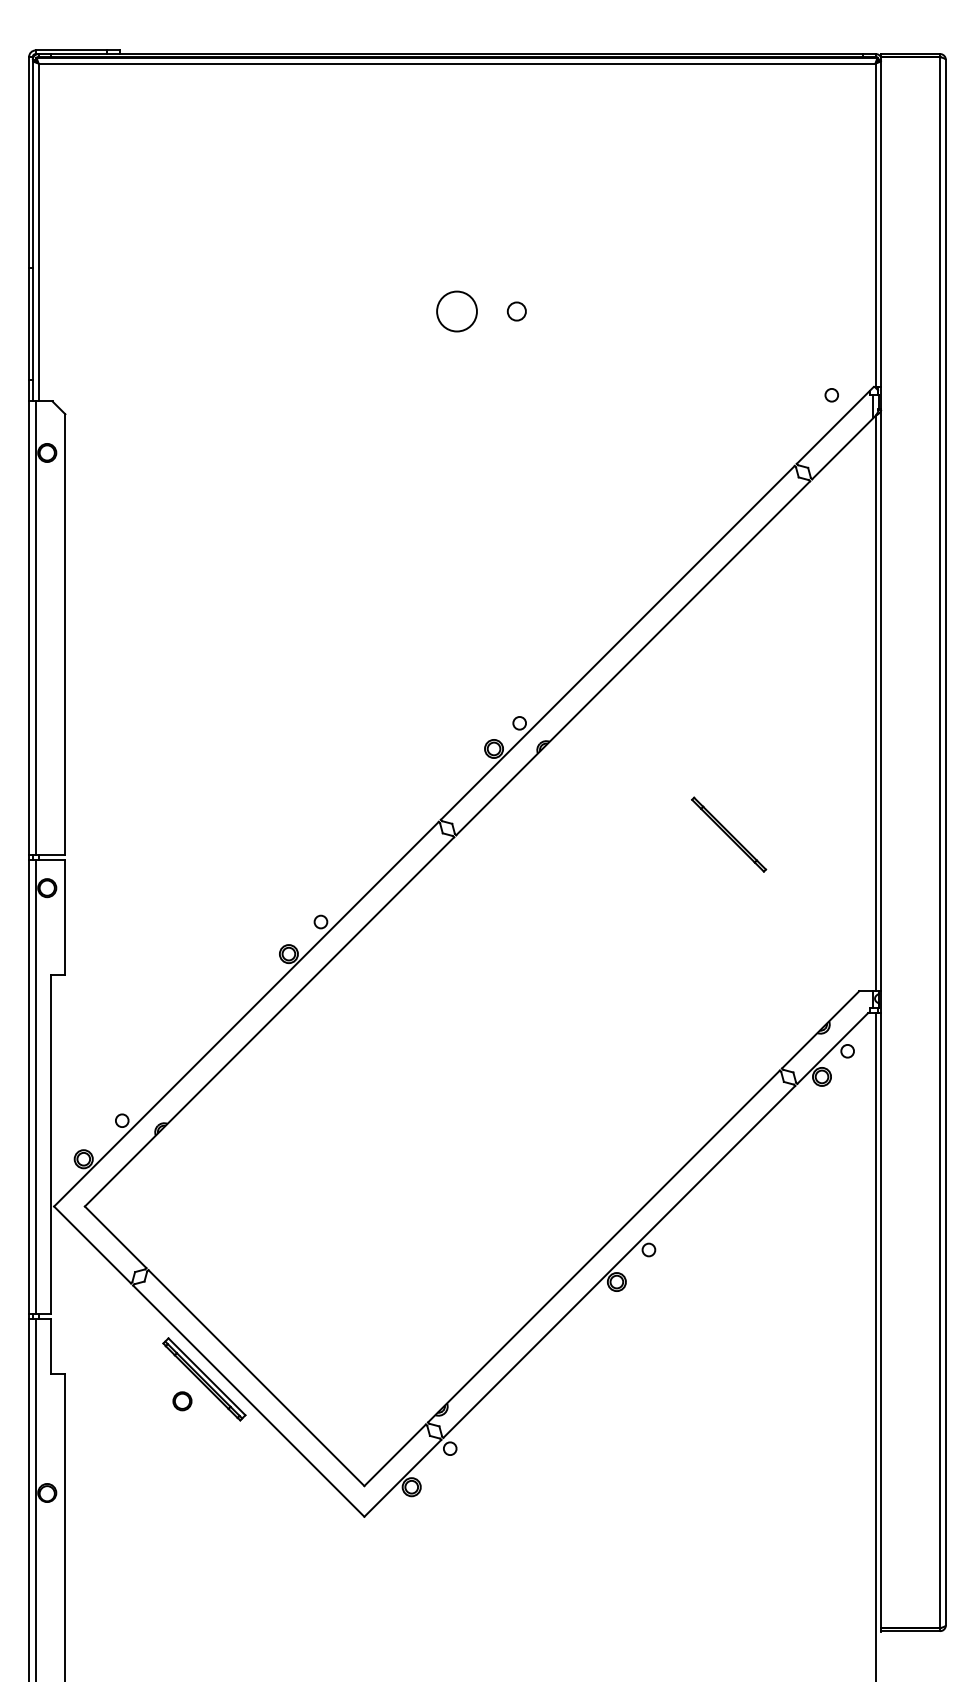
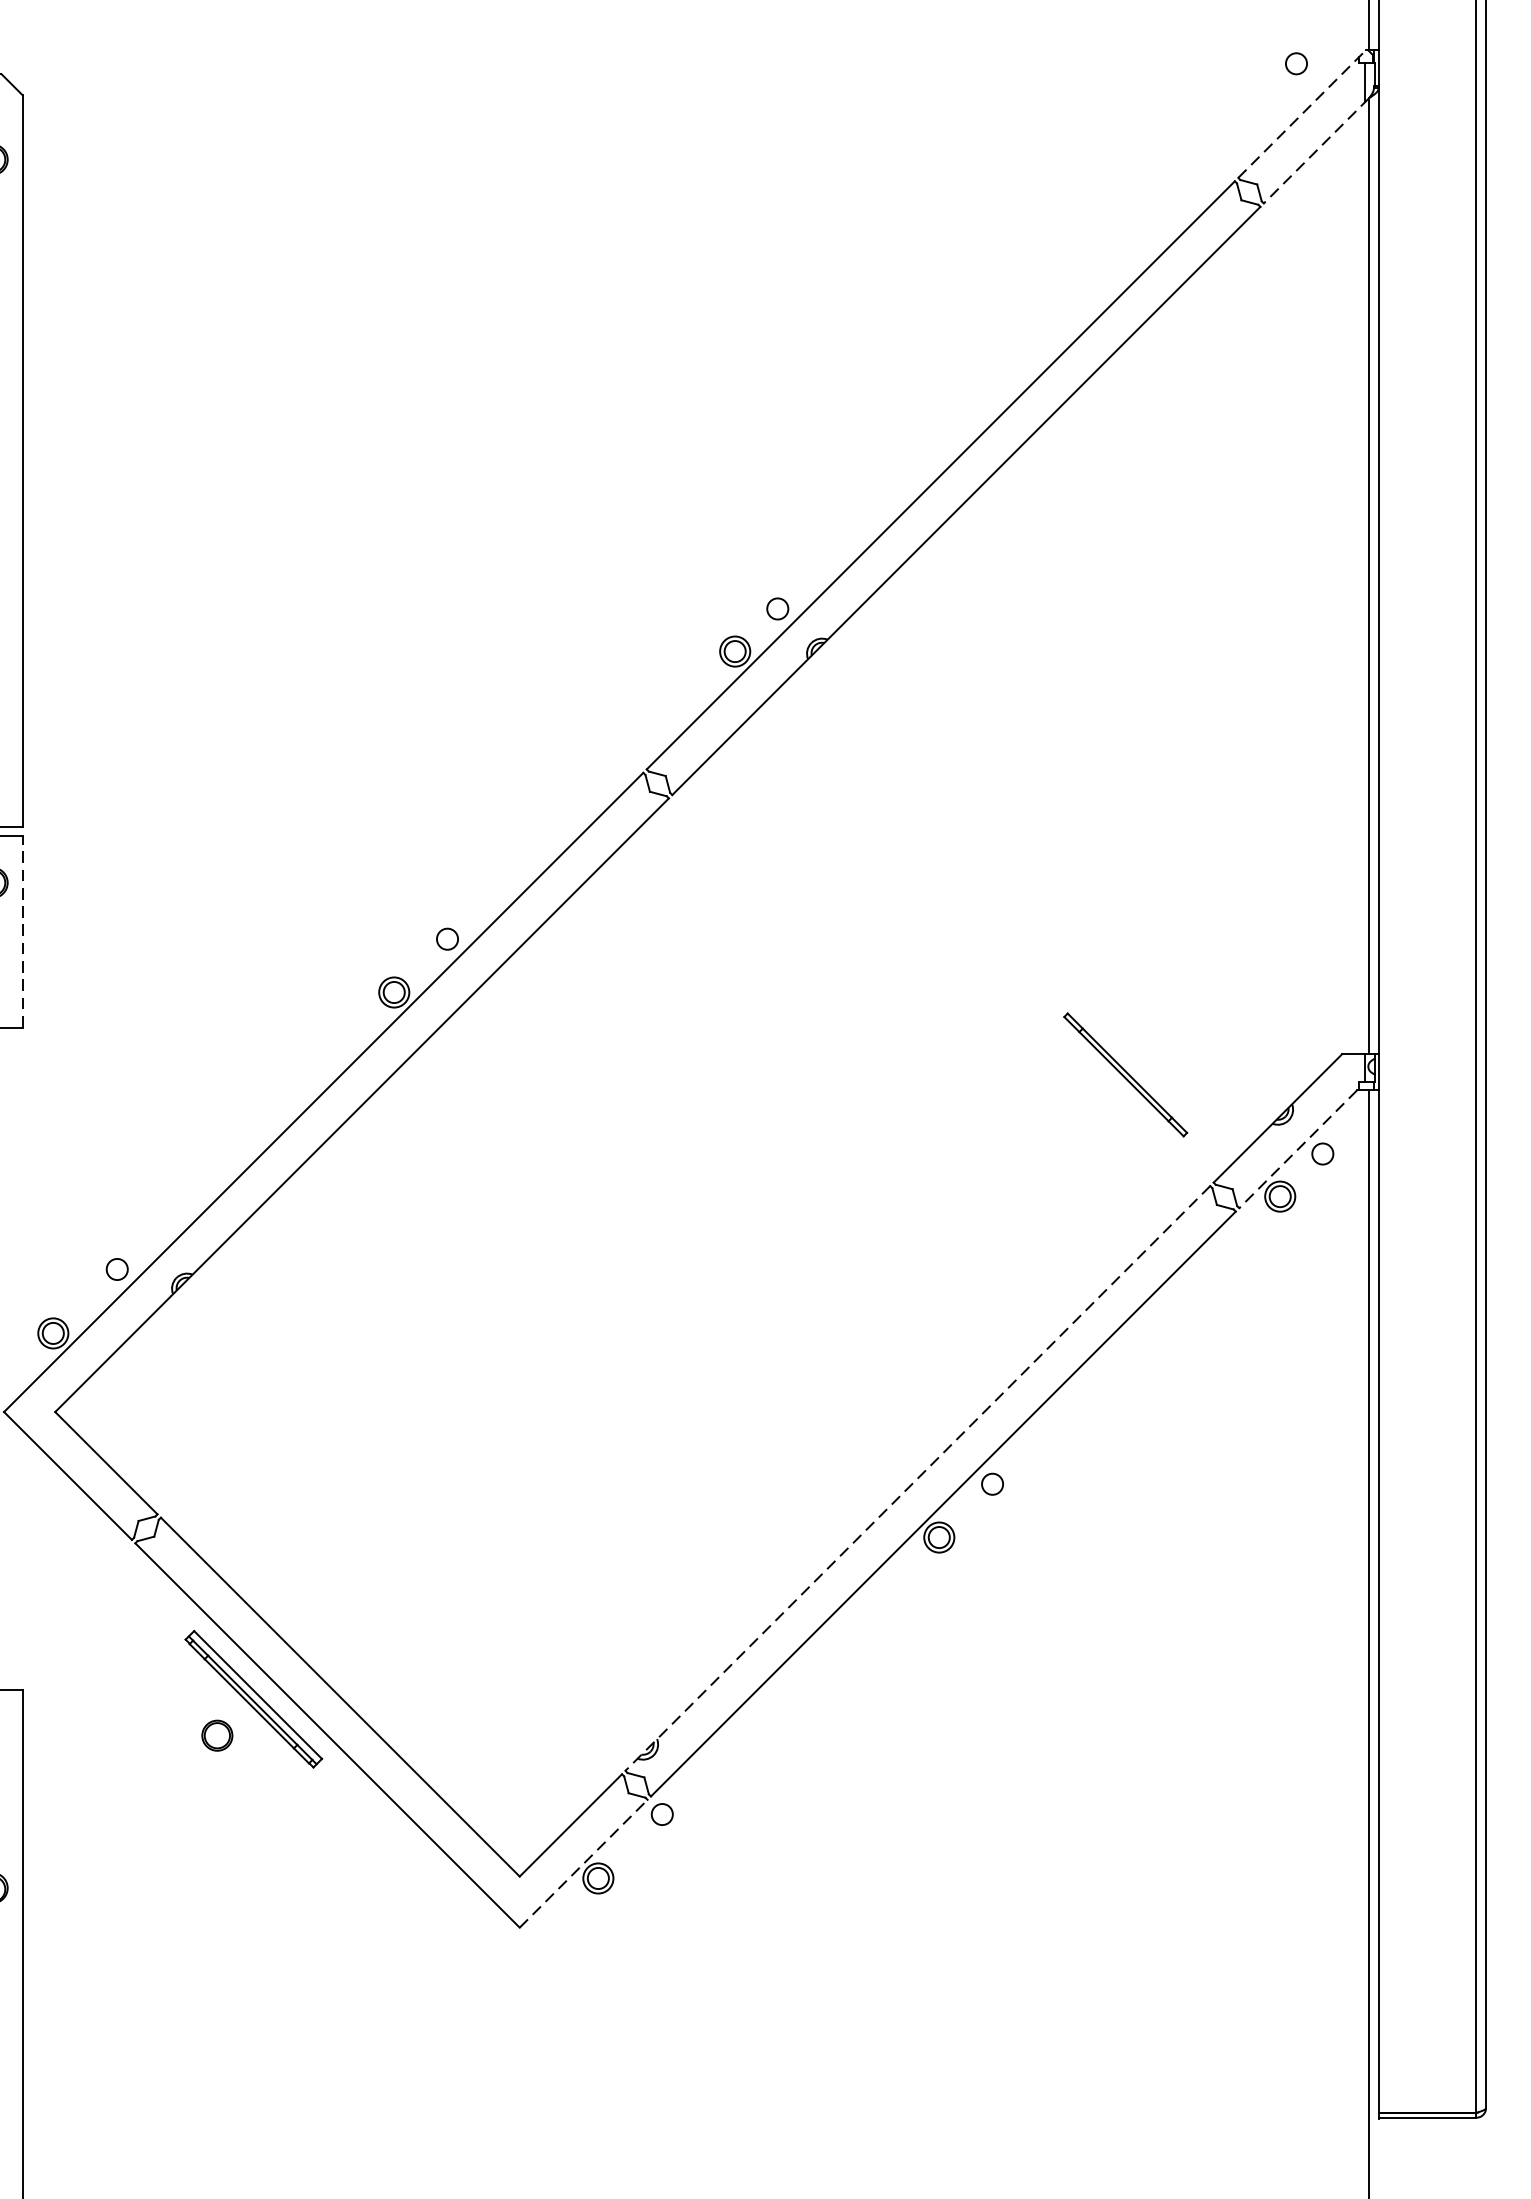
line: (835, 425) -> (1302, 114), solid -> dashed
line: (843, 447) -> (1315, 150), solid -> dashed
part: (729, 834) -> (1126, 1074), moved
line: (65, 917) -> (22, 931), solid -> dashed
line: (832, 1048) -> (1297, 1149), solid -> dashed
line: (603, 1246) -> (917, 1478), solid -> dashed
line: (403, 1477) -> (584, 1862), solid -> dashed

